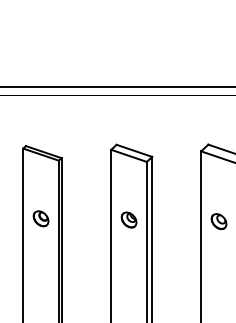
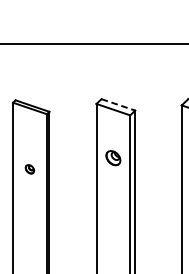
line: (134, 150) -> (118, 104), solid -> dashed
part: (40, 218) -> (29, 168), size x0.6
part: (128, 219) -> (112, 157), moved

